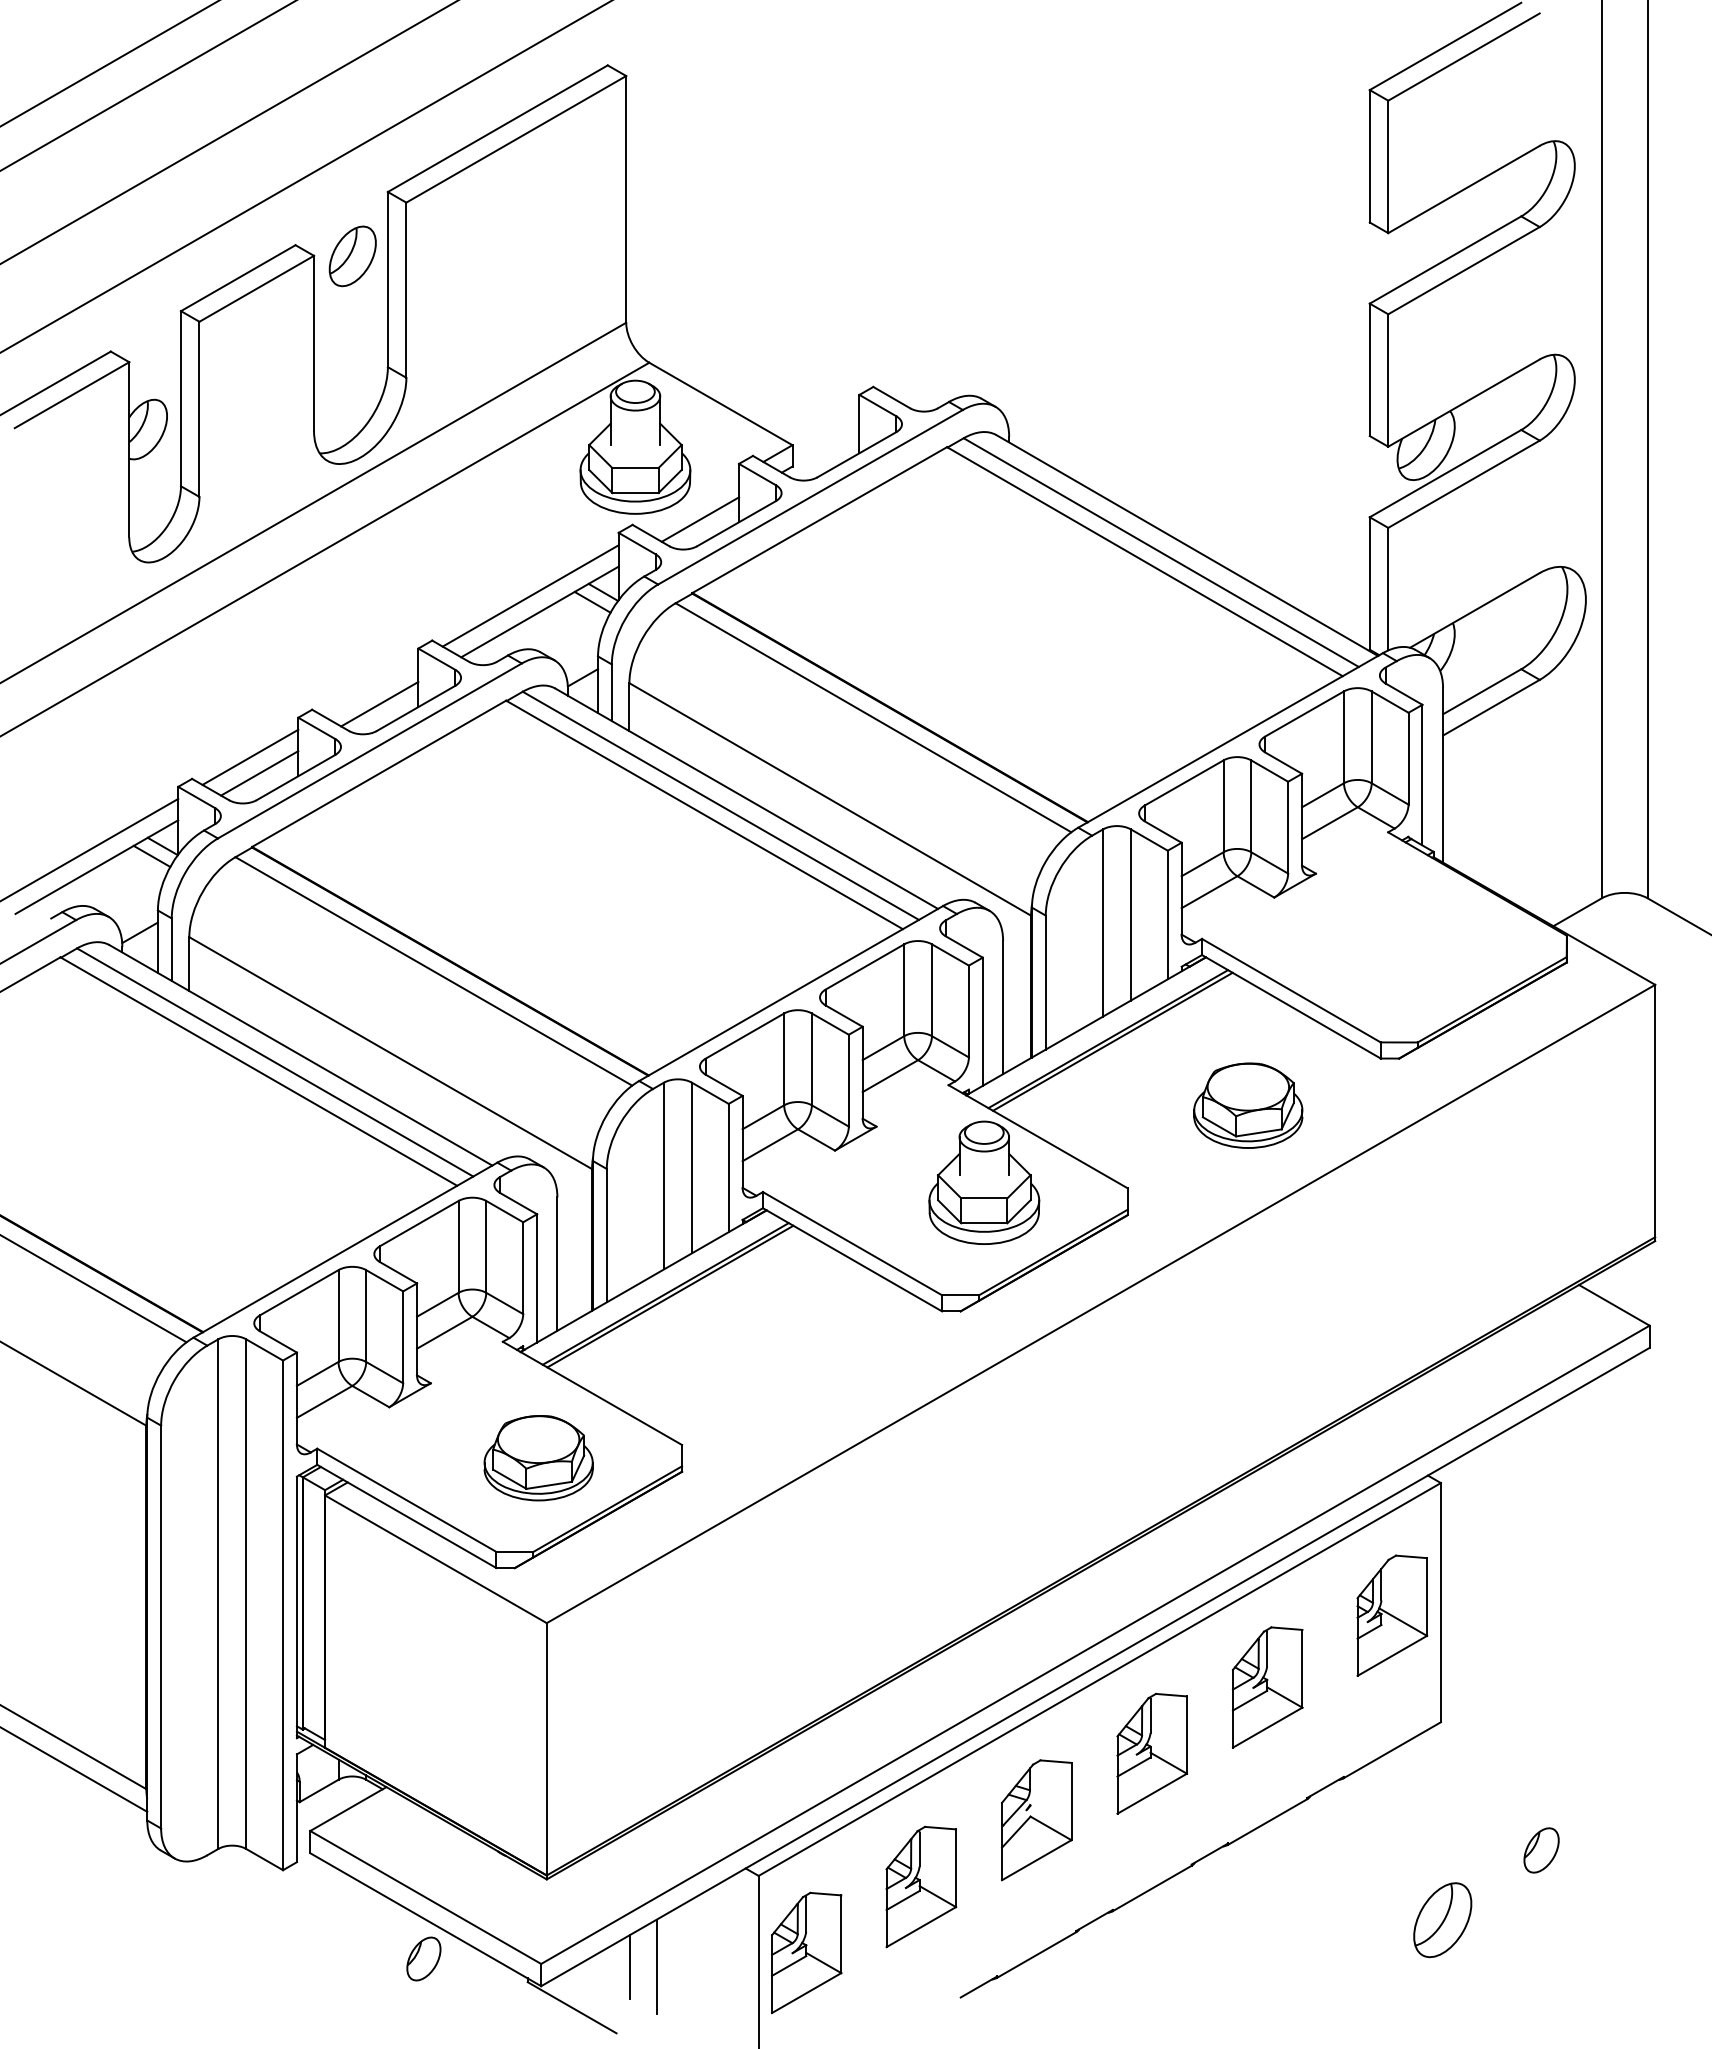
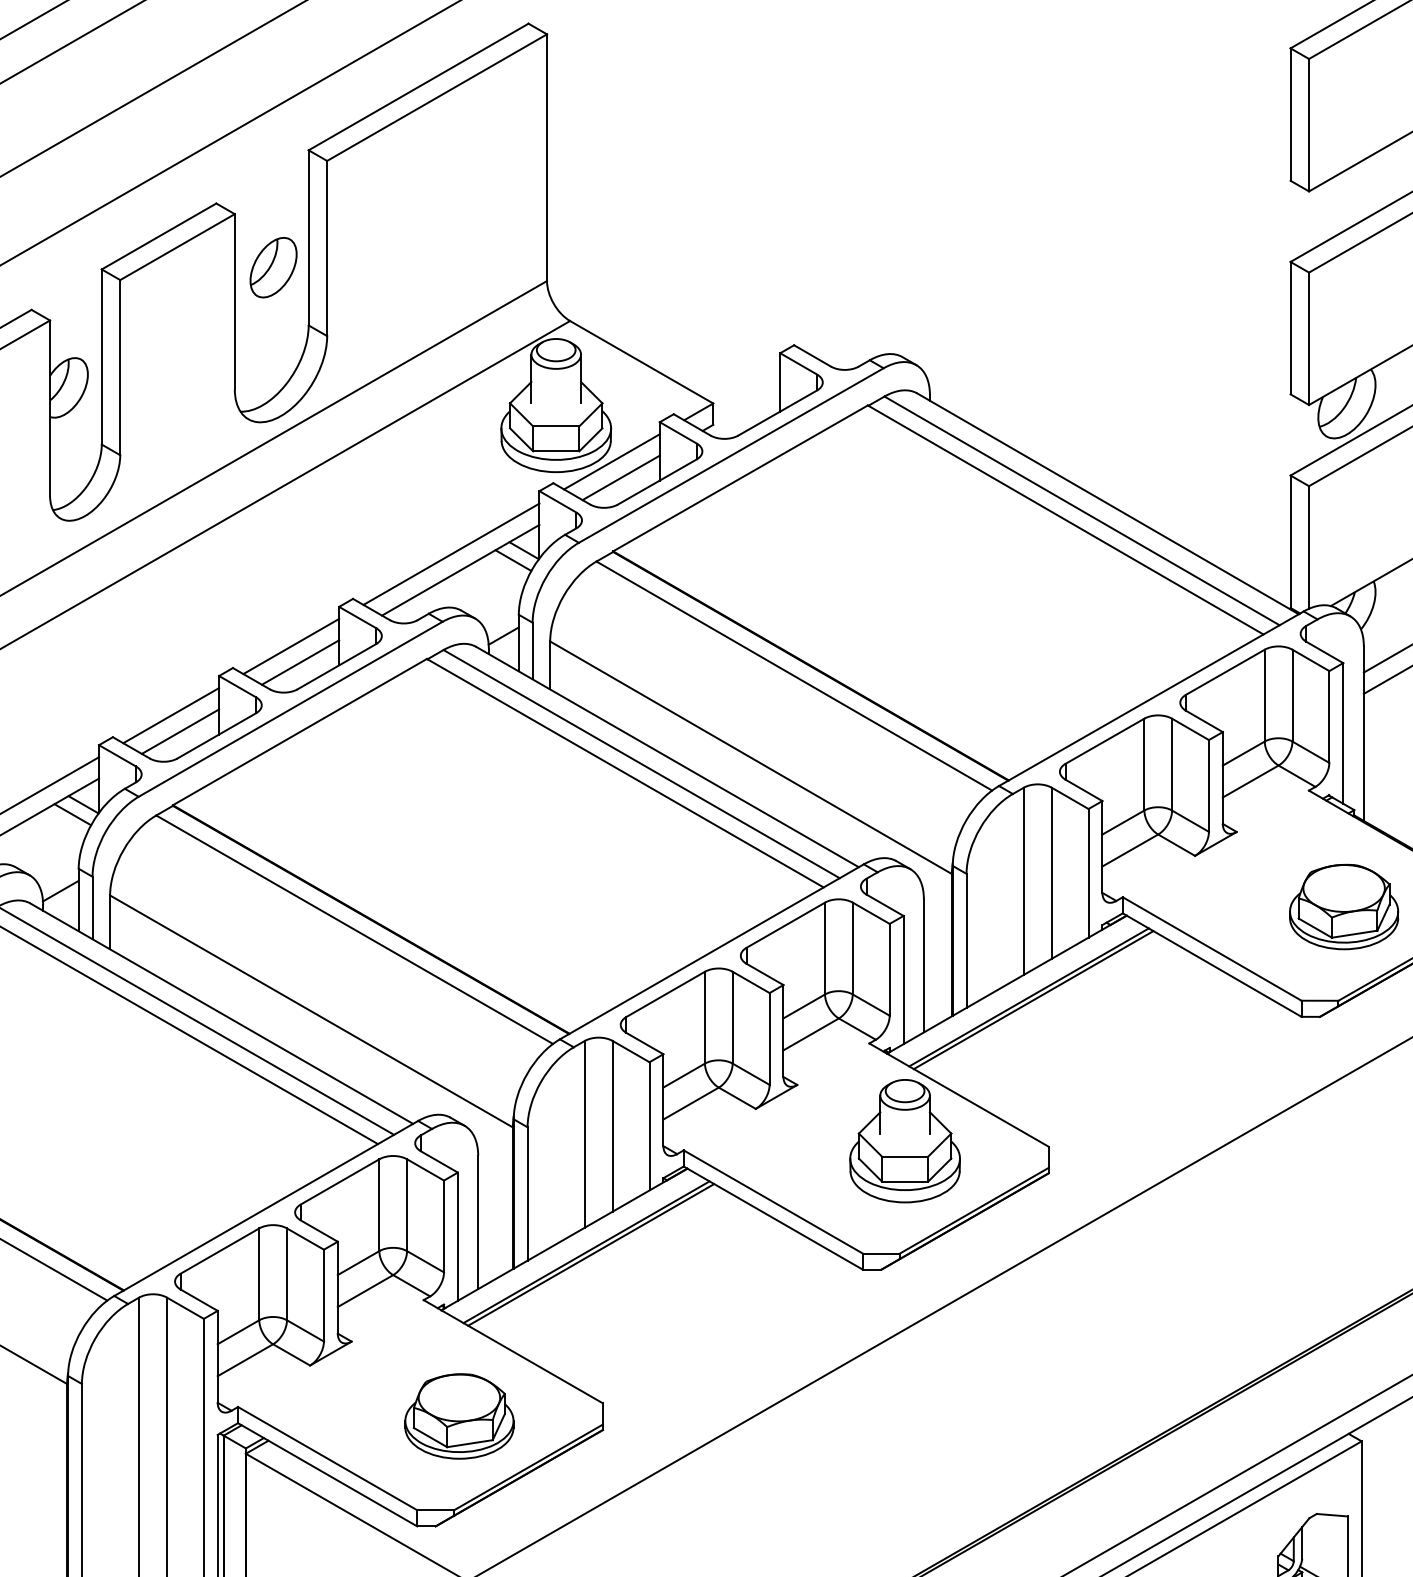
part: (352, 256) -> (273, 267), moved
line: (691, 503) -> (612, 461), added
line: (370, 687) -> (291, 645), added
part: (1248, 1105) -> (1344, 906), moved

